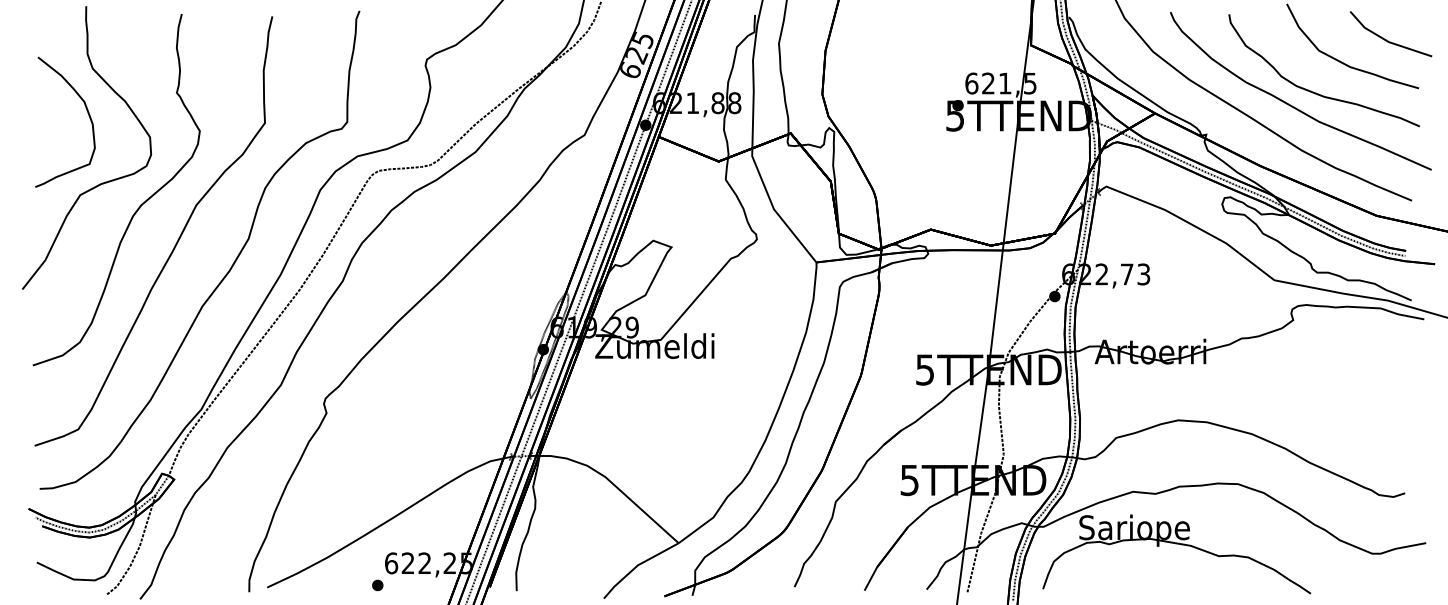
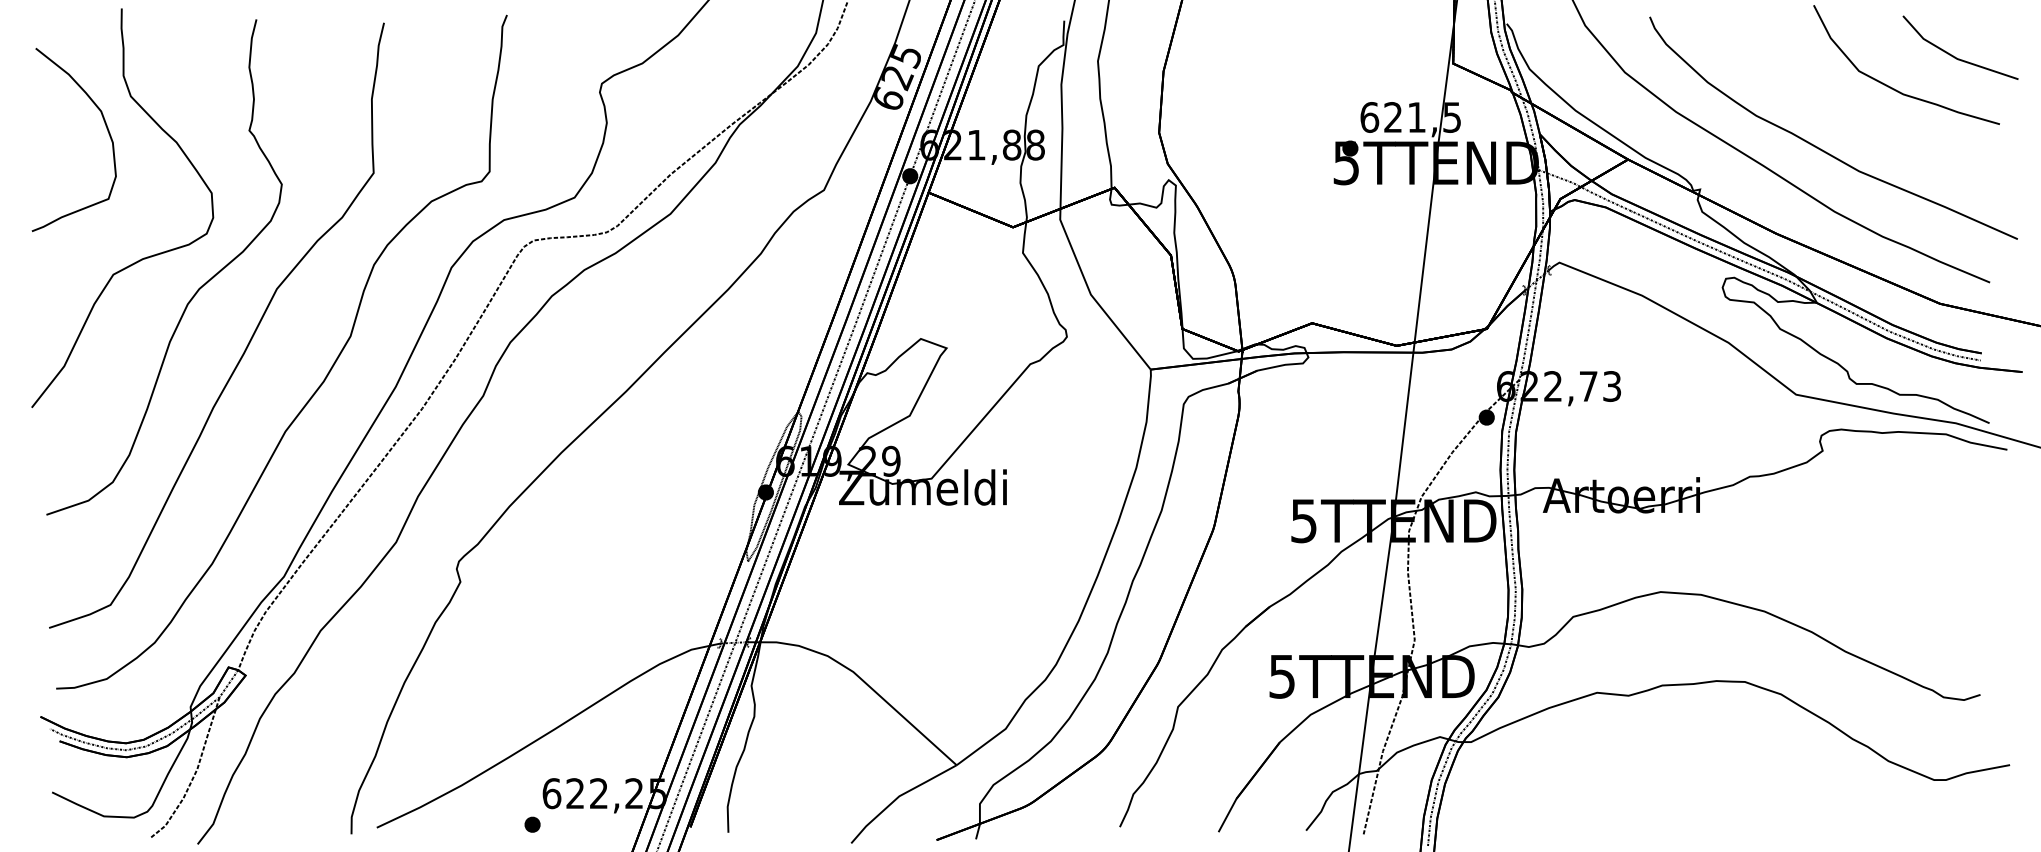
curve: (1314, 92) -> (1852, 129), removed
curve: (87, 112) -> (105, 126), moved
part: (1179, 544) -> (1662, 767), removed

